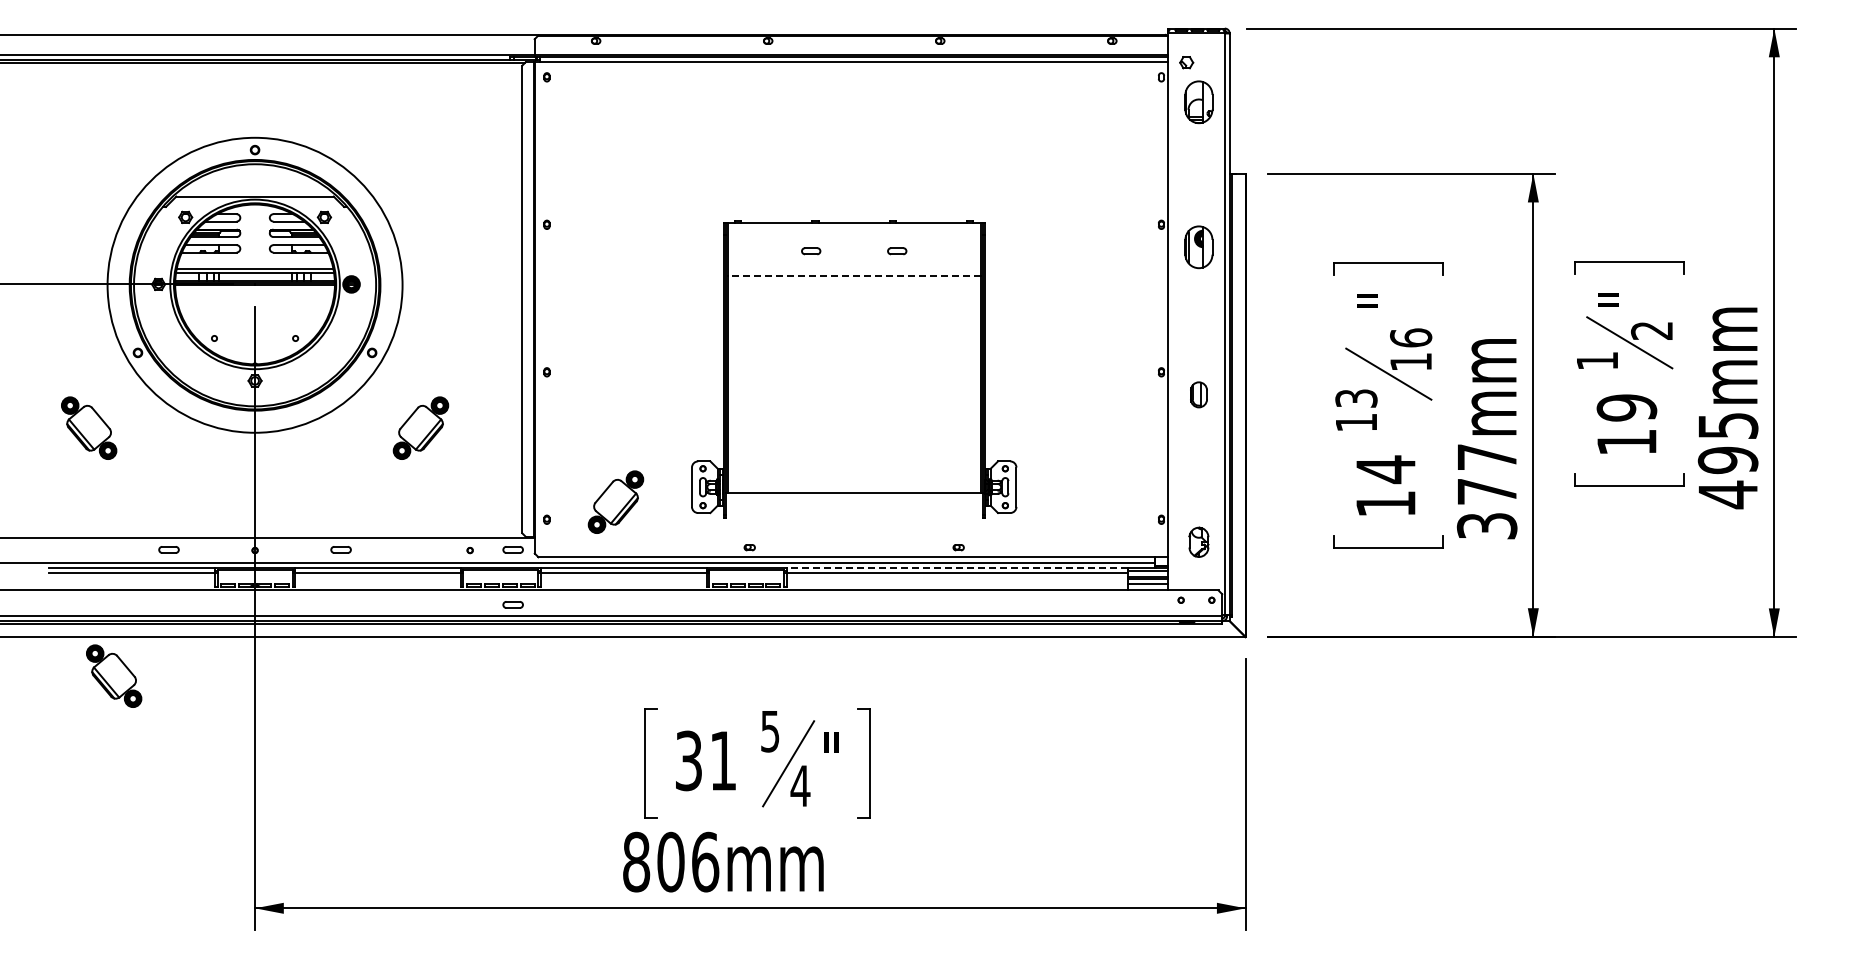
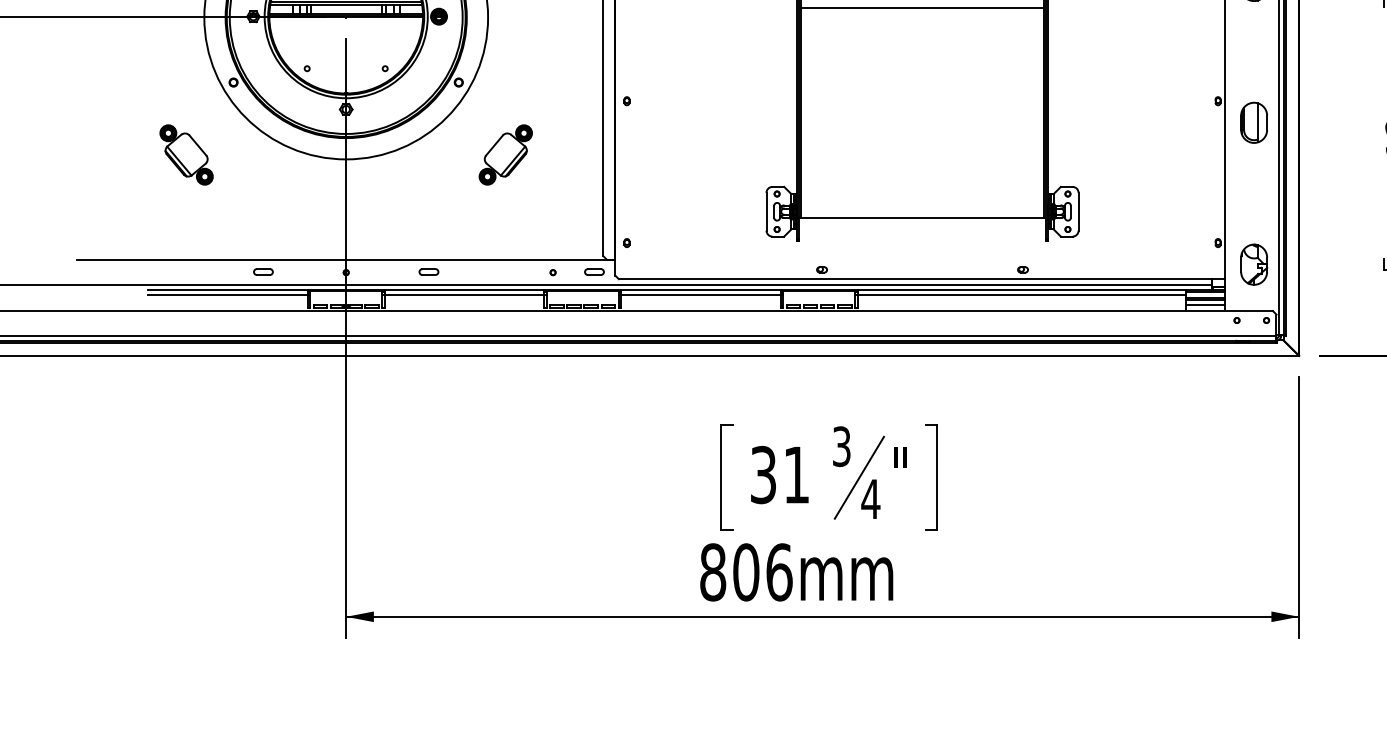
line: (854, 275) -> (922, 8), dashed -> solid
part: (1198, 394) -> (1253, 122), size x1.67
part: (615, 501) -> (692, 225), removed
part: (1198, 542) -> (1253, 264), size x1.43
line: (957, 568) -> (1021, 289), dashed -> solid
part: (512, 604) -> (593, 324), removed
part: (114, 675) -> (211, 392), removed
text: (770, 730) -> (842, 445), 5 -> 3

